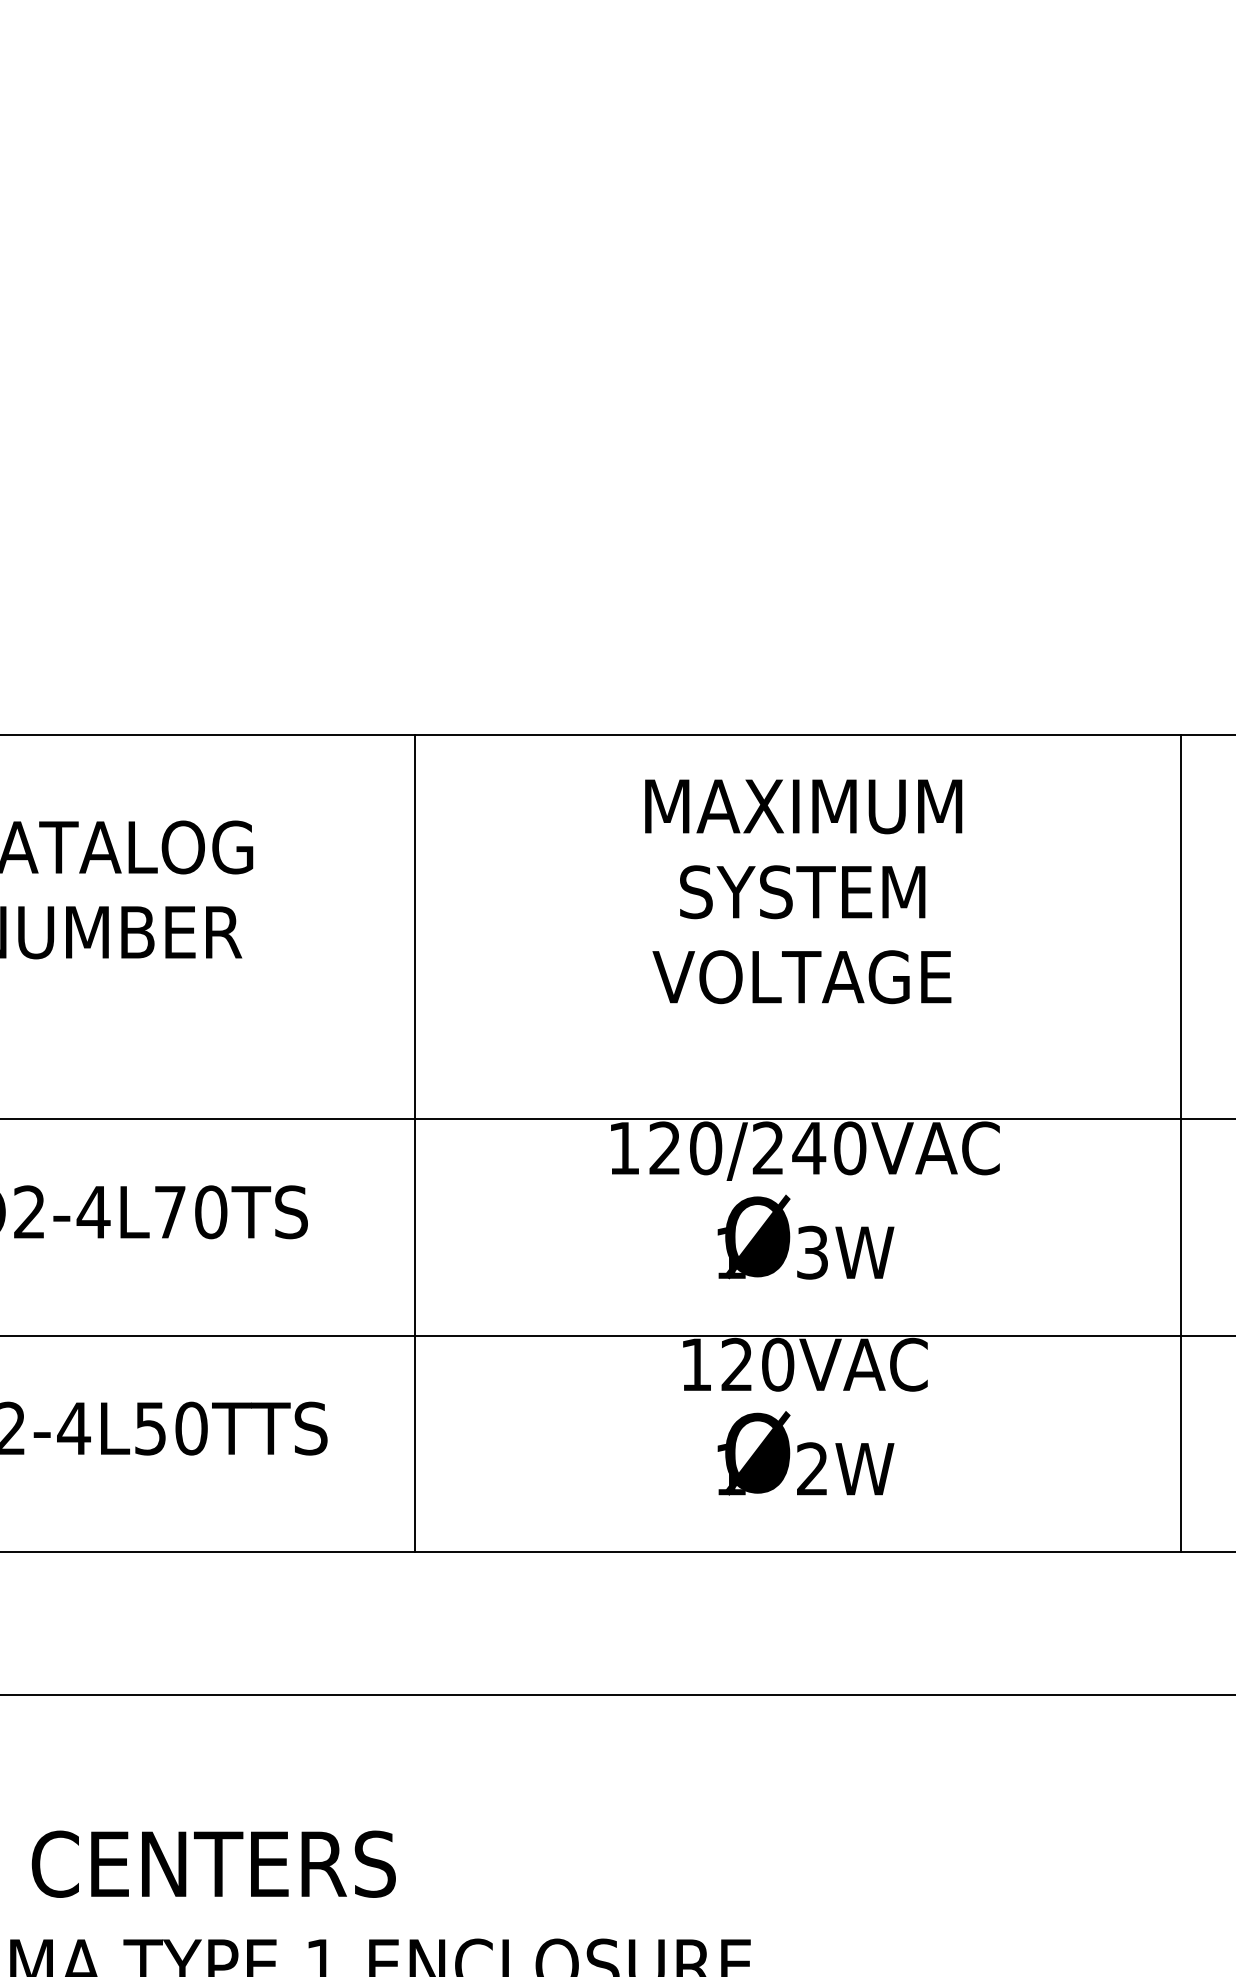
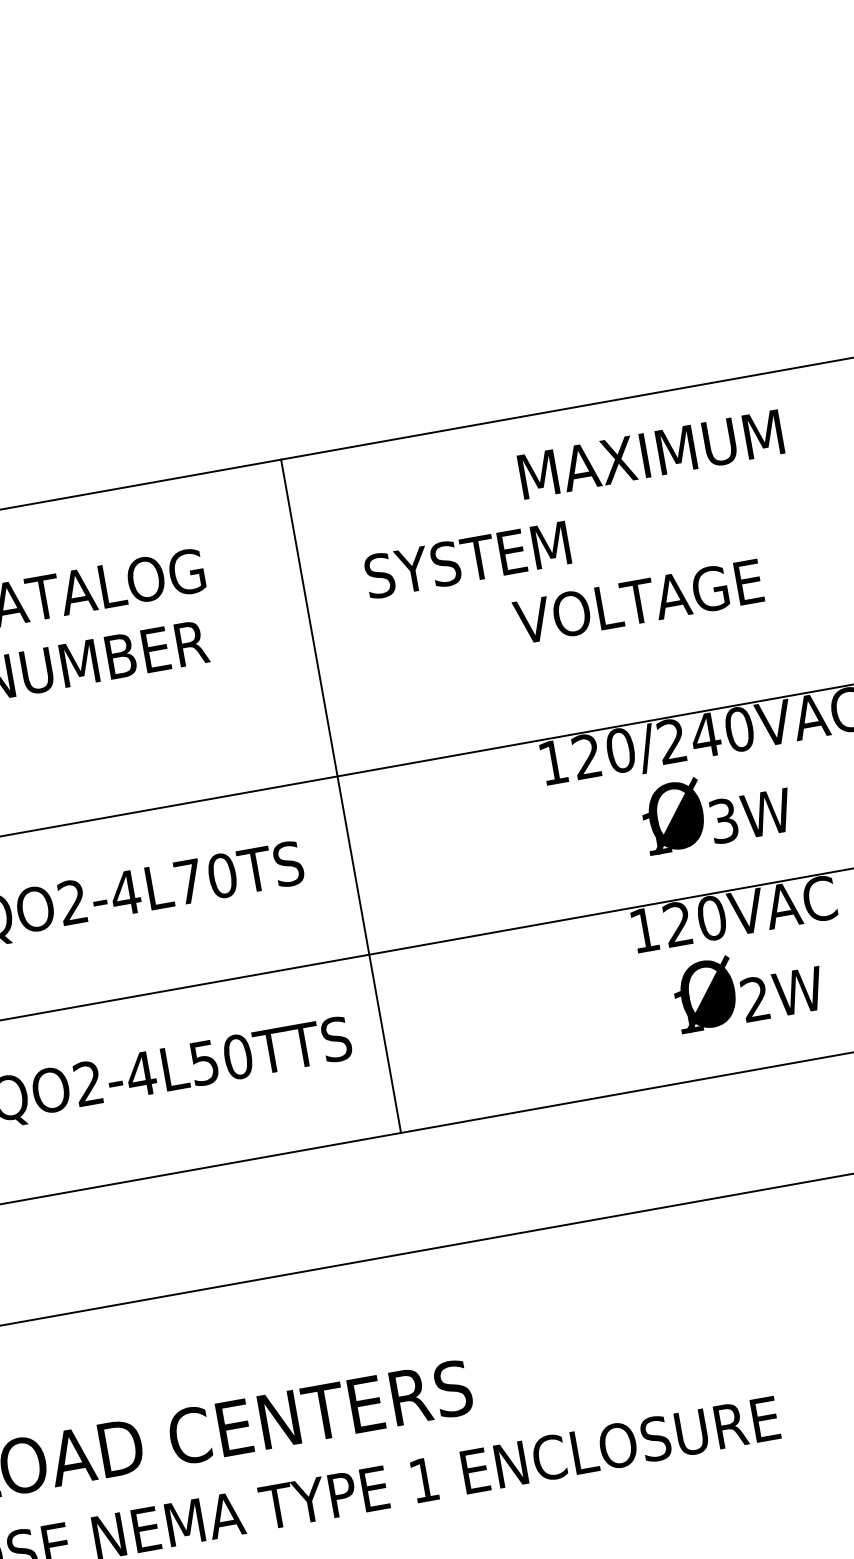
text: (802, 892) -> (467, 560), moved
text: (801, 977) -> (638, 602), moved
line: (415, 1143) -> (341, 796), moved

